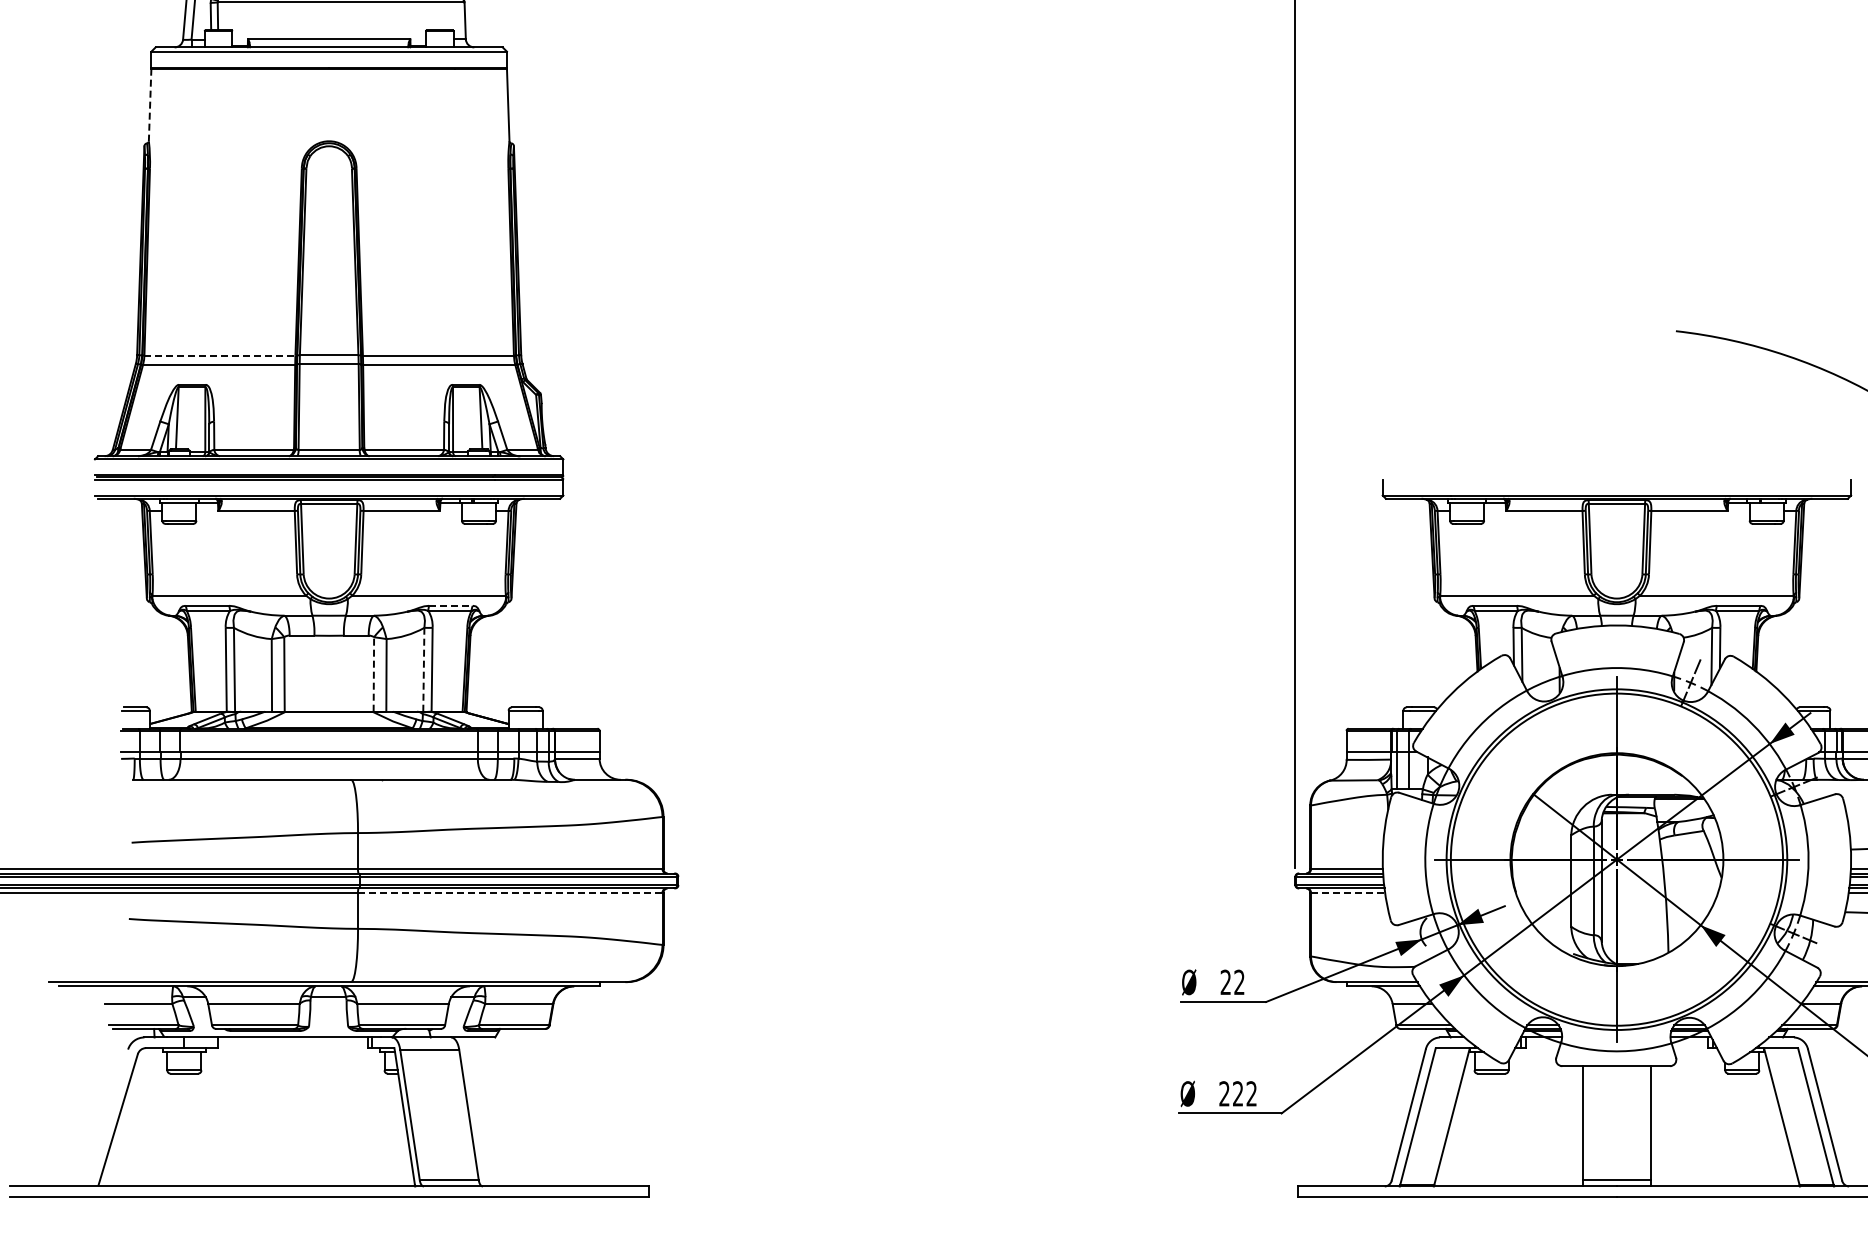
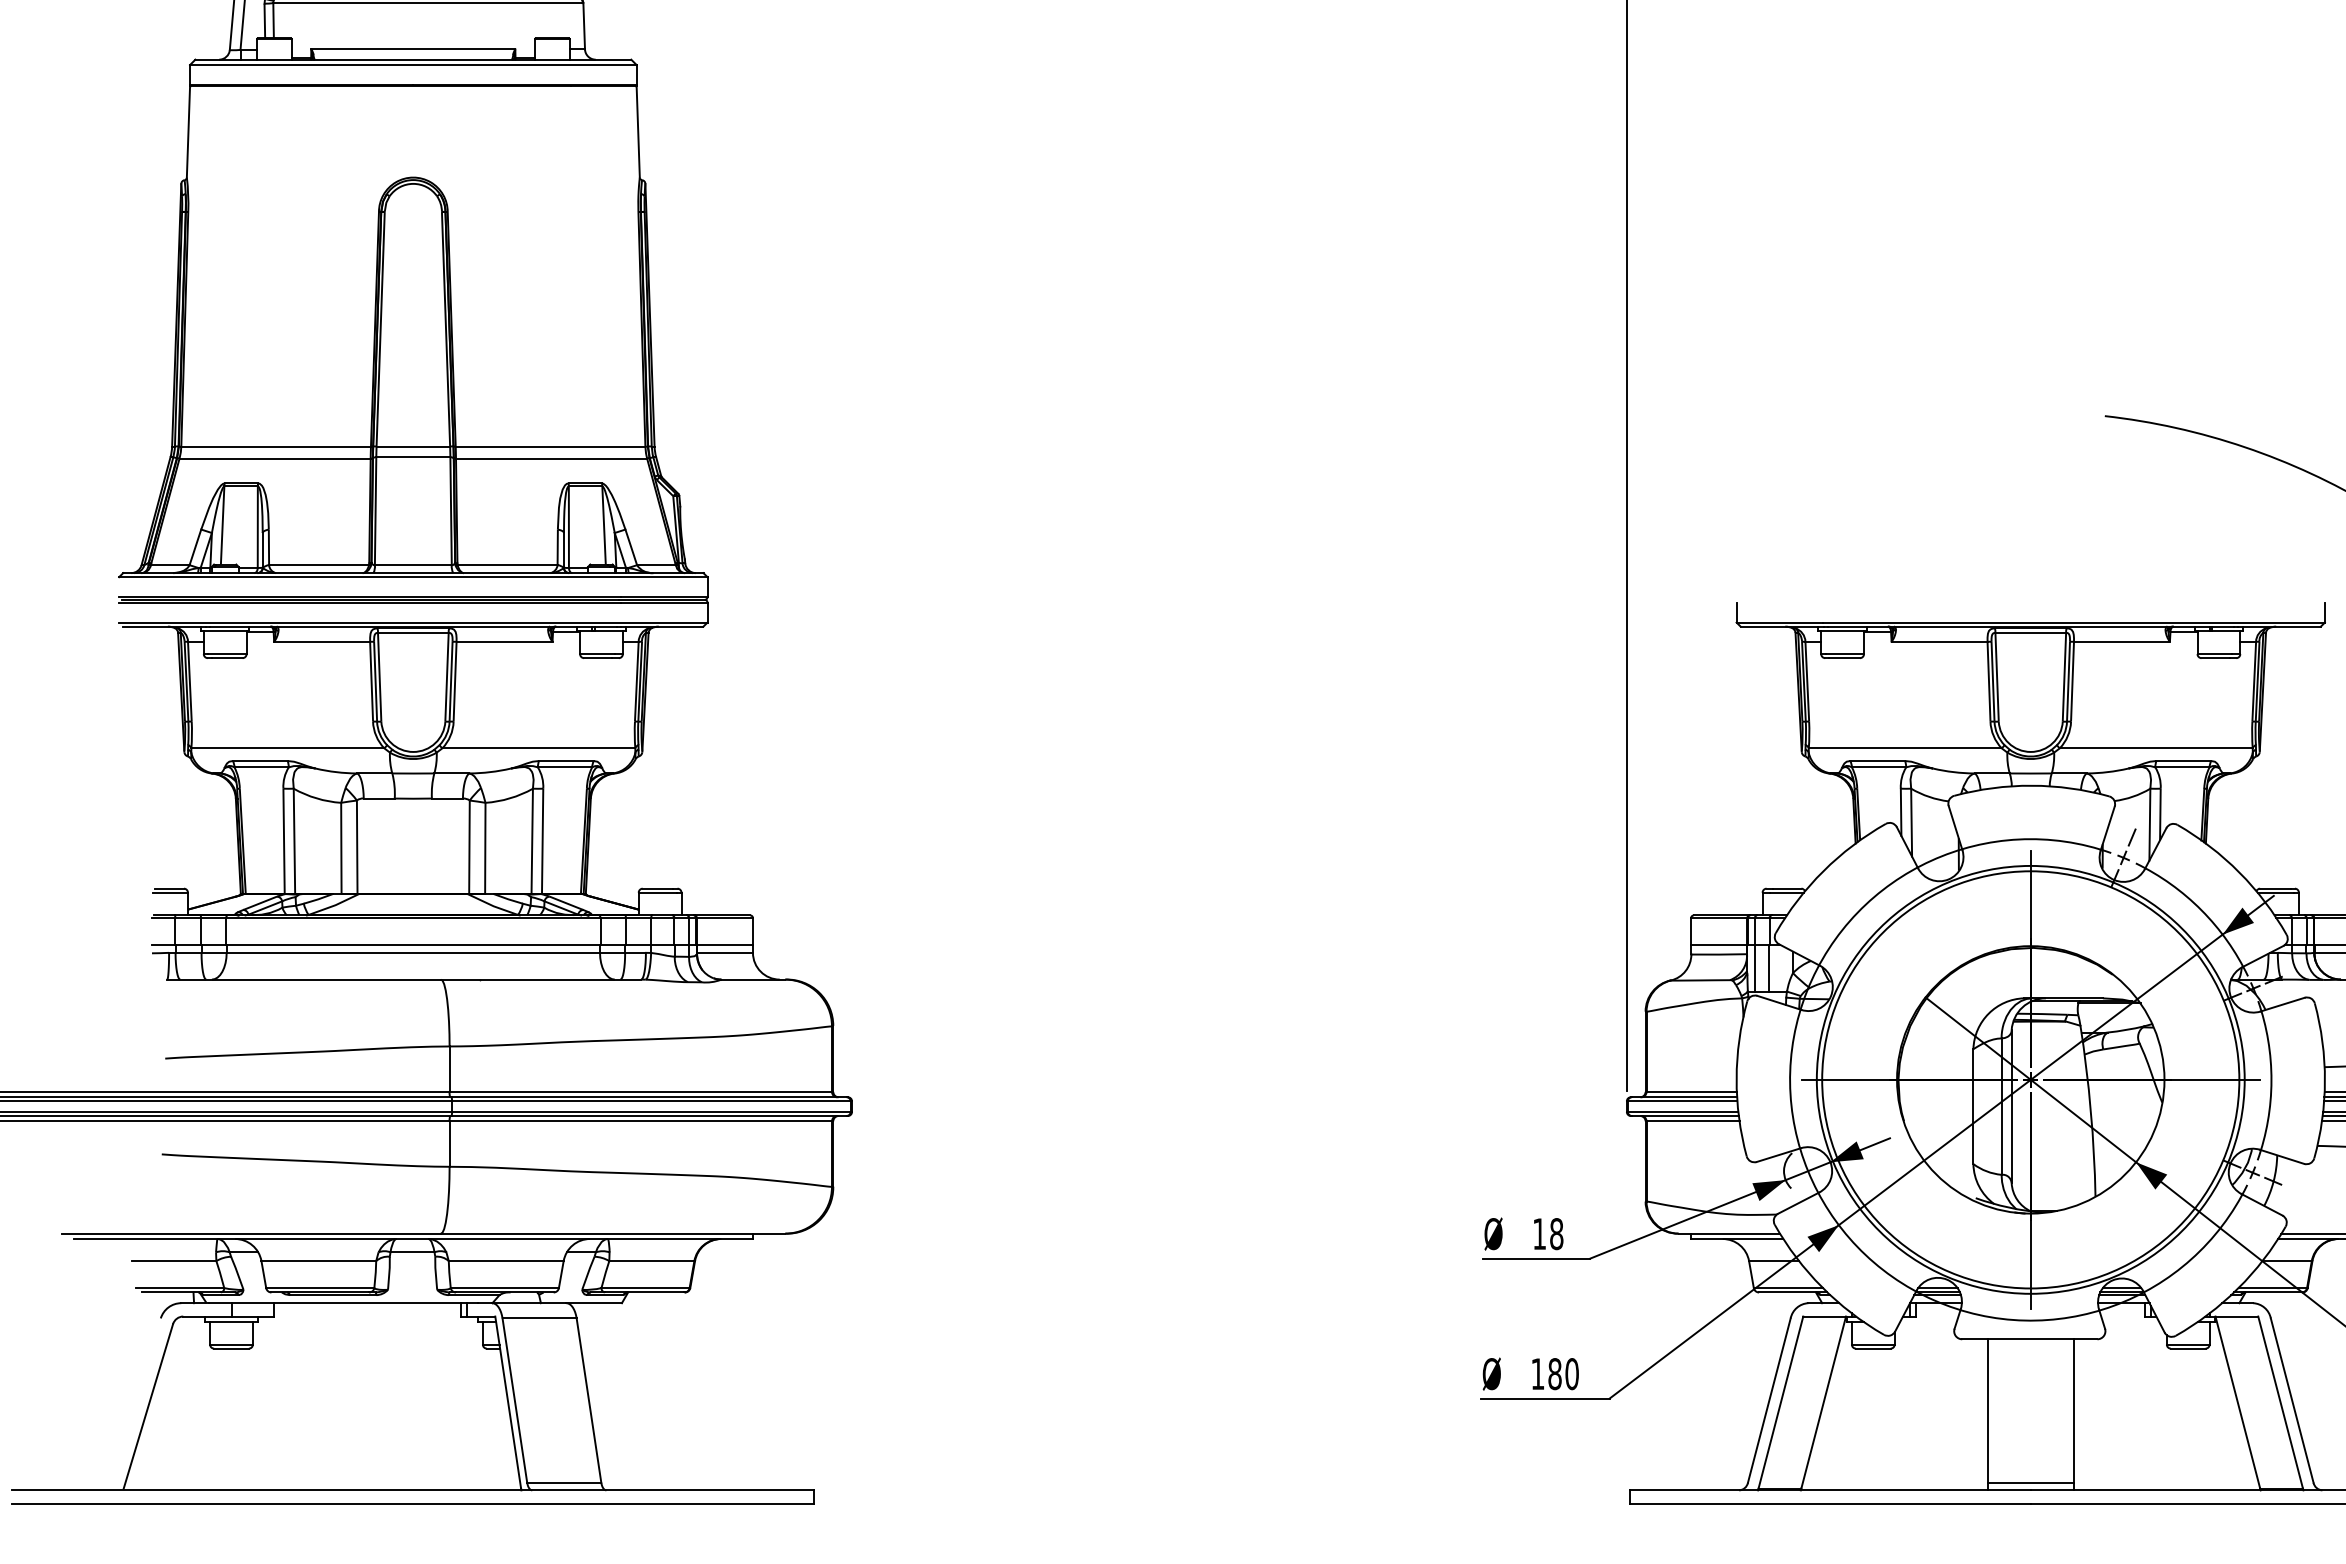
line: (150, 105) -> (188, 132), dashed -> solid
line: (219, 355) -> (275, 446), dashed -> solid
line: (451, 605) -> (566, 760), dashed -> solid
line: (423, 669) -> (531, 841), dashed -> solid
line: (373, 673) -> (469, 846), dashed -> solid
line: (510, 892) -> (641, 1121), dashed -> solid
line: (1348, 892) -> (1693, 1121), dashed -> solid
text: (1232, 982) -> (1547, 1234), 22 -> 18
text: (1238, 1093) -> (1555, 1373), 222 -> 180

